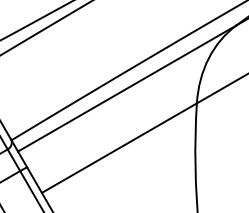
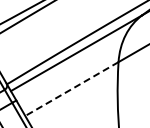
line: (118, 148) -> (71, 89), solid -> dashed

